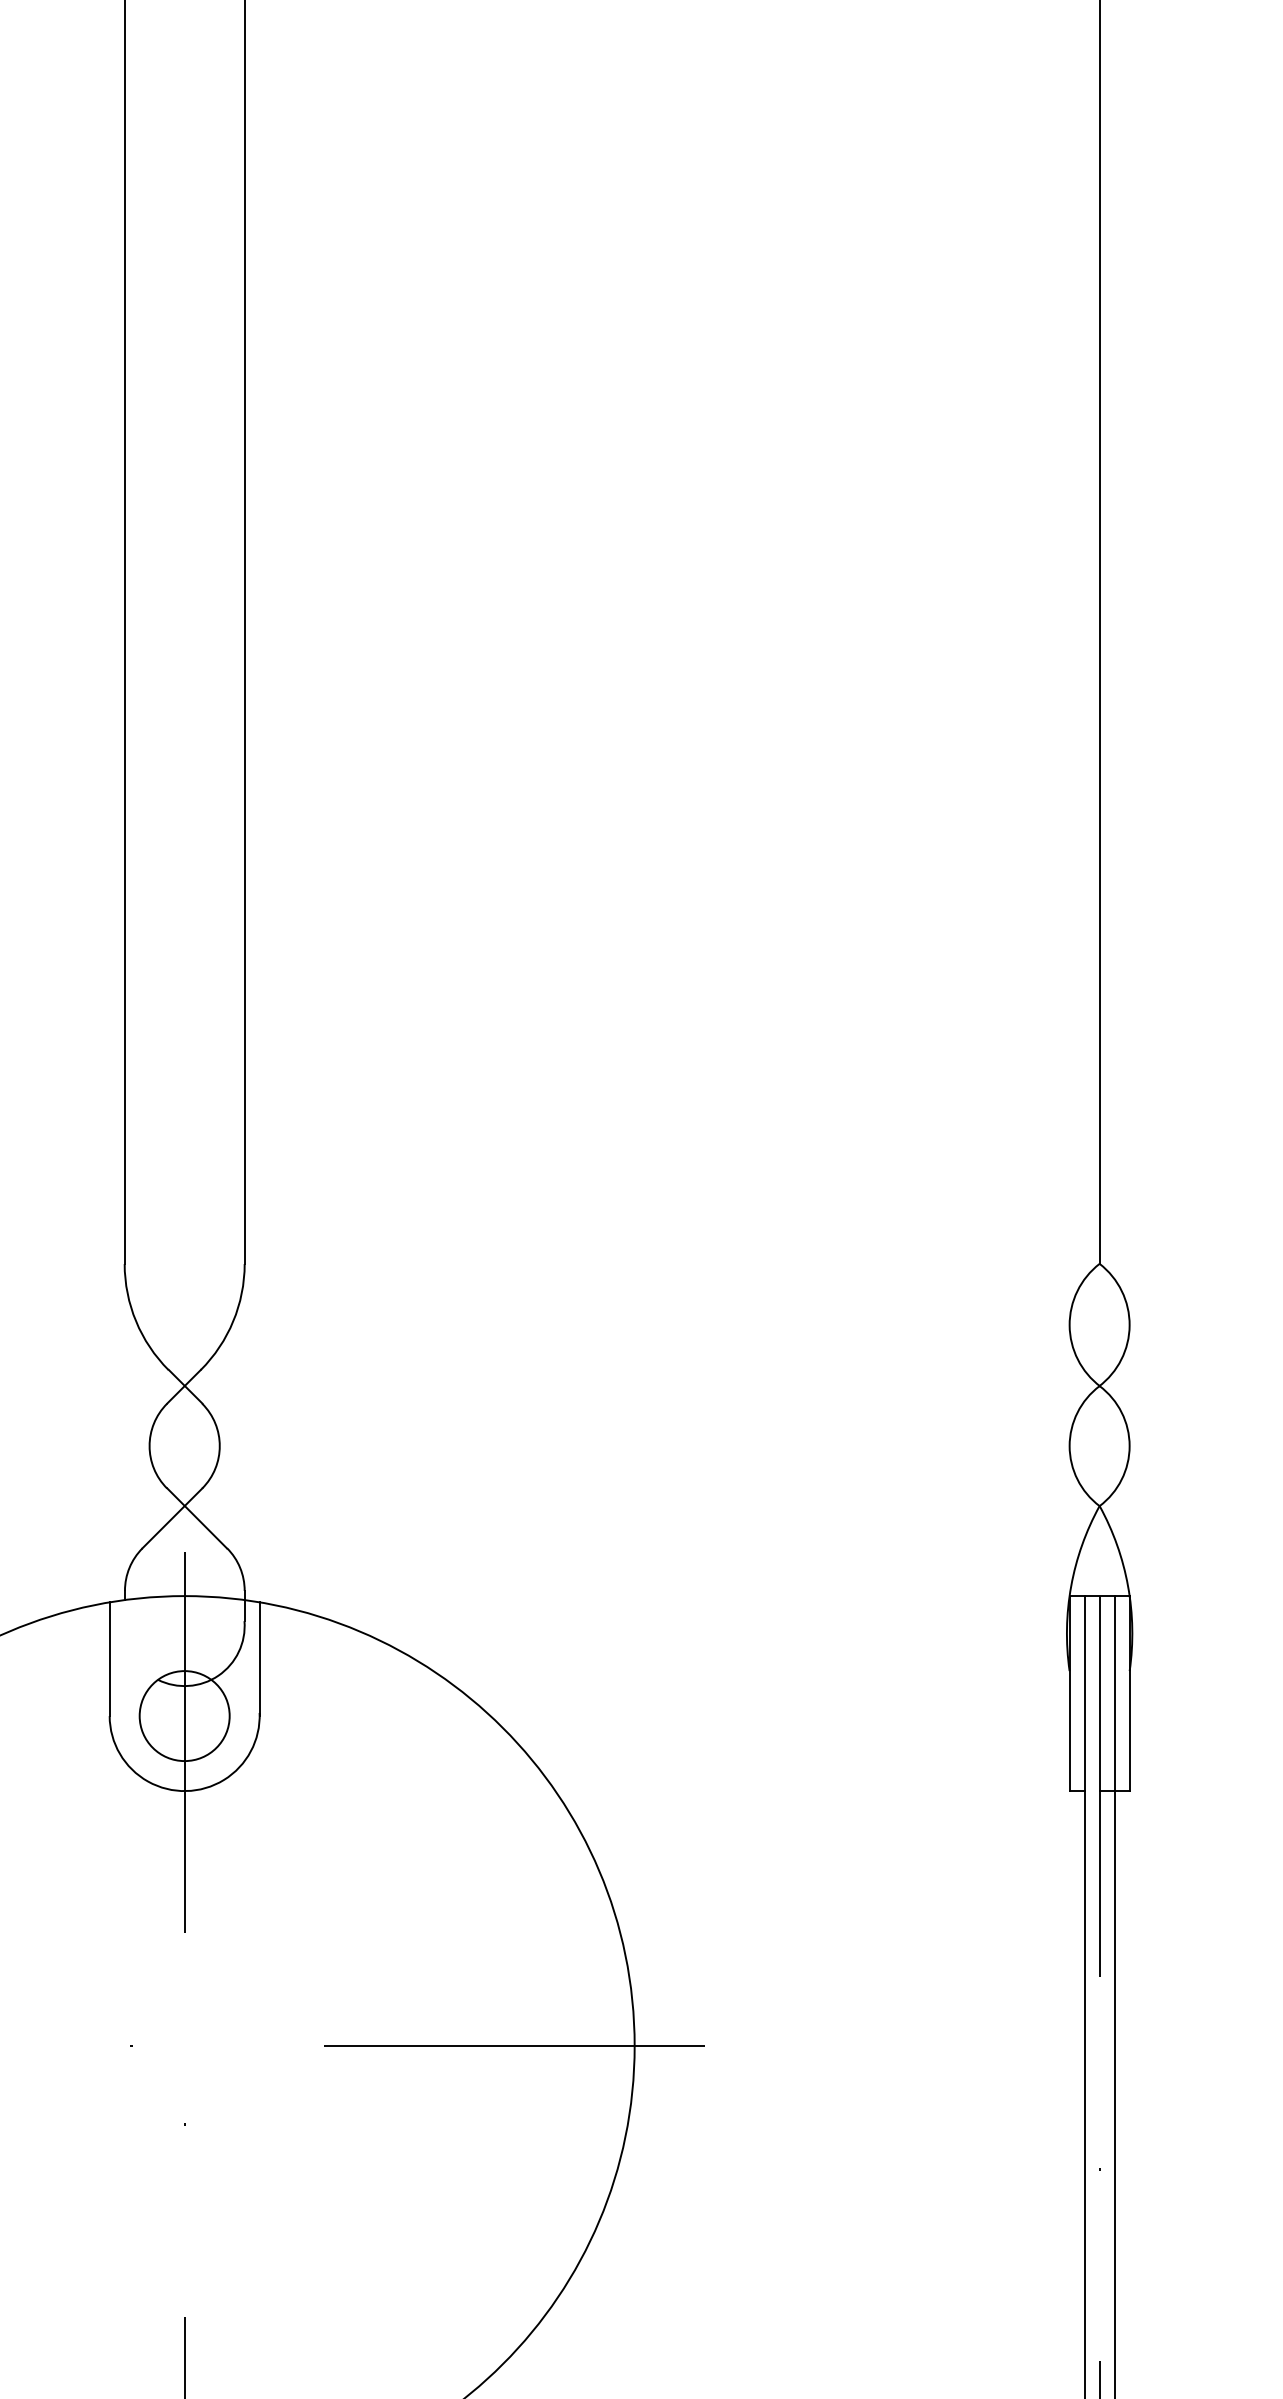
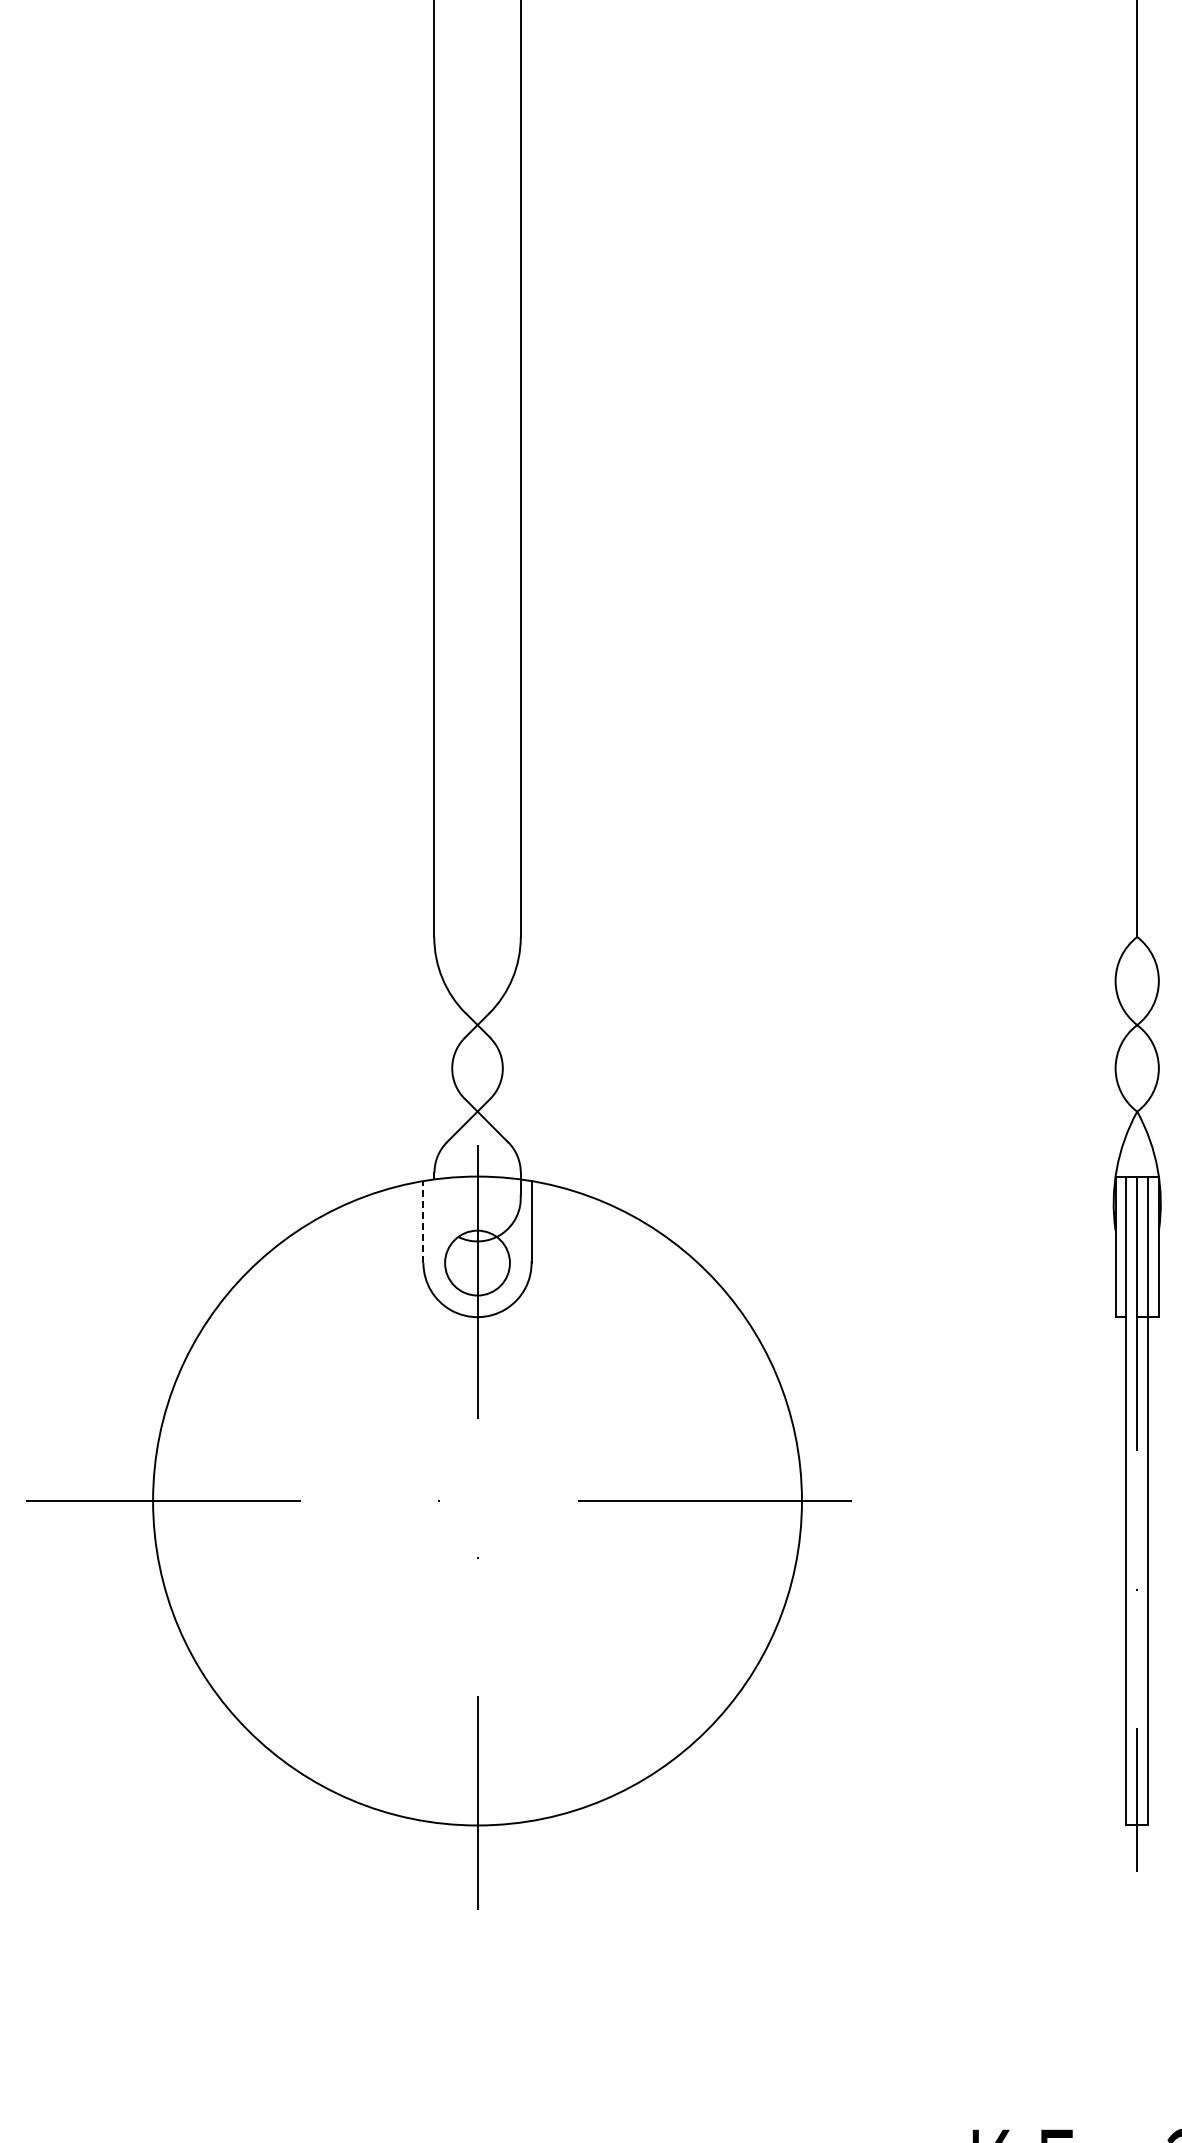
line: (109, 1659) -> (423, 1222), solid -> dashed

